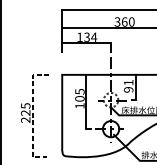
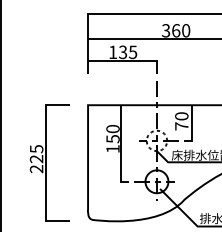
text: (93, 37) -> (132, 52), 134 -> 135
text: (128, 86) -> (181, 121), 91 -> 70
text: (79, 95) -> (112, 134), 105 -> 150
line: (32, 116) -> (46, 163), dashed -> solid

